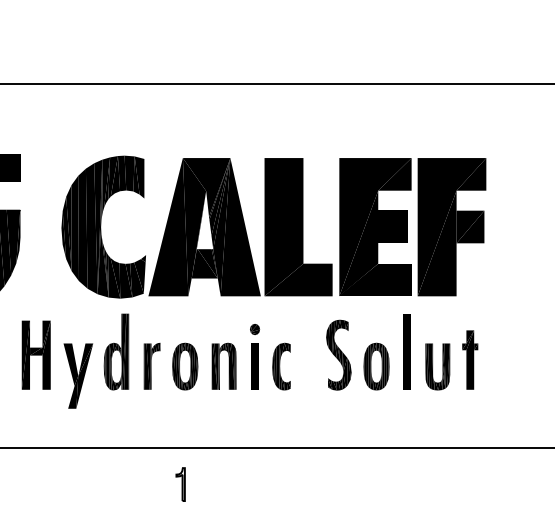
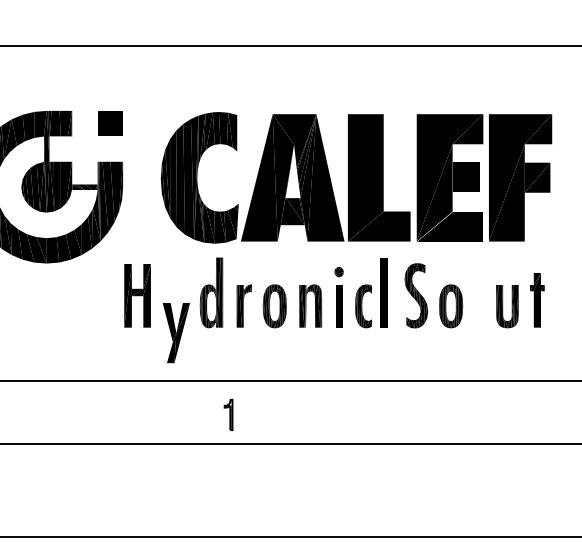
part: (406, 351) -> (383, 292), moved
part: (77, 376) -> (175, 333), moved
part: (180, 484) -> (228, 414), moved

